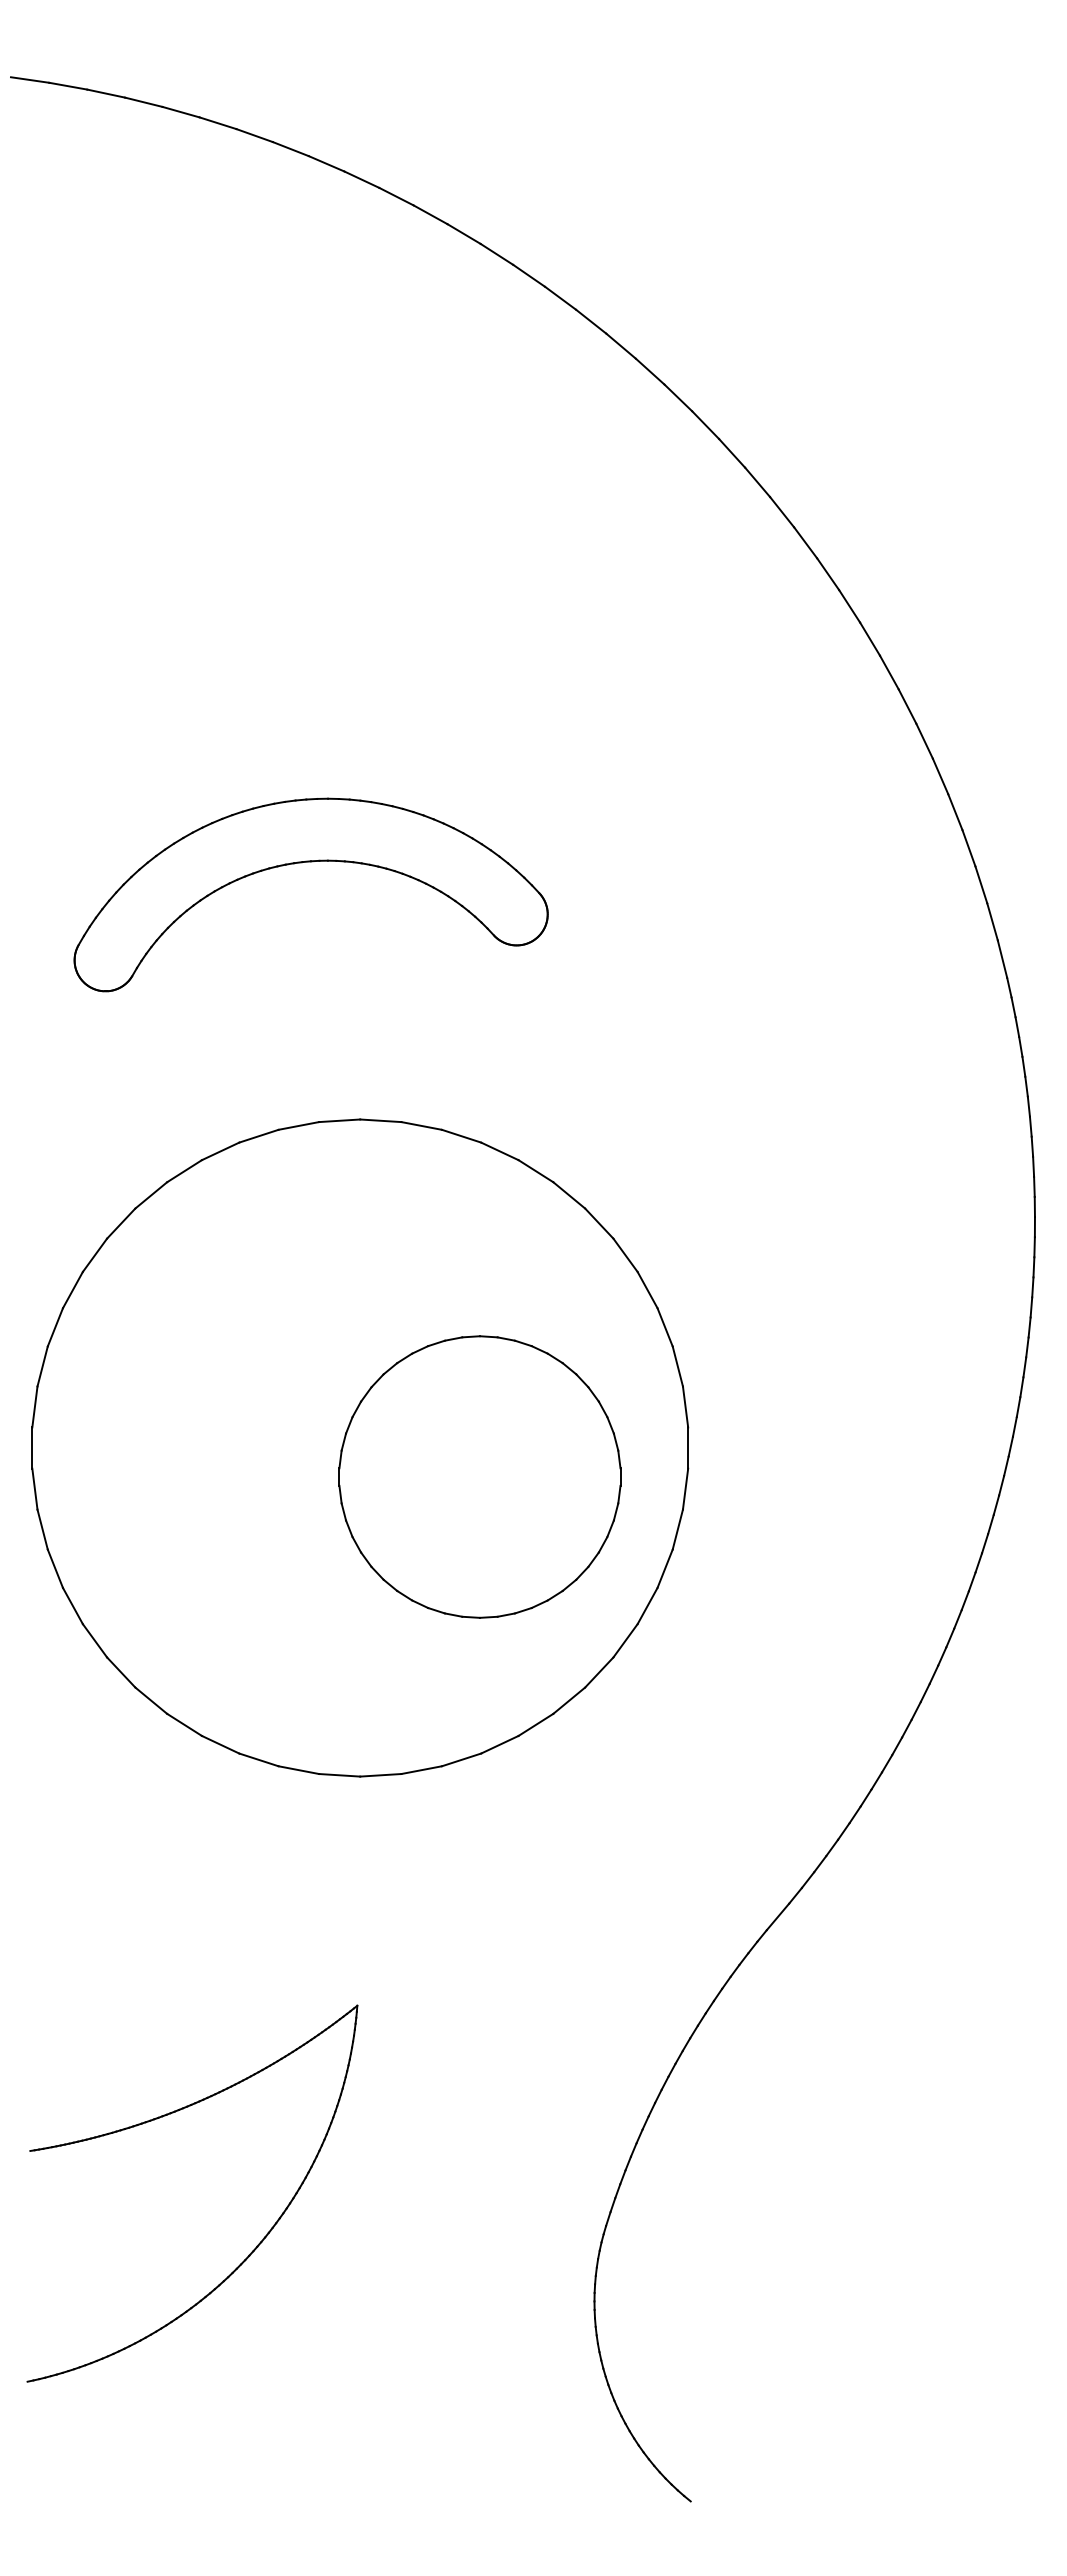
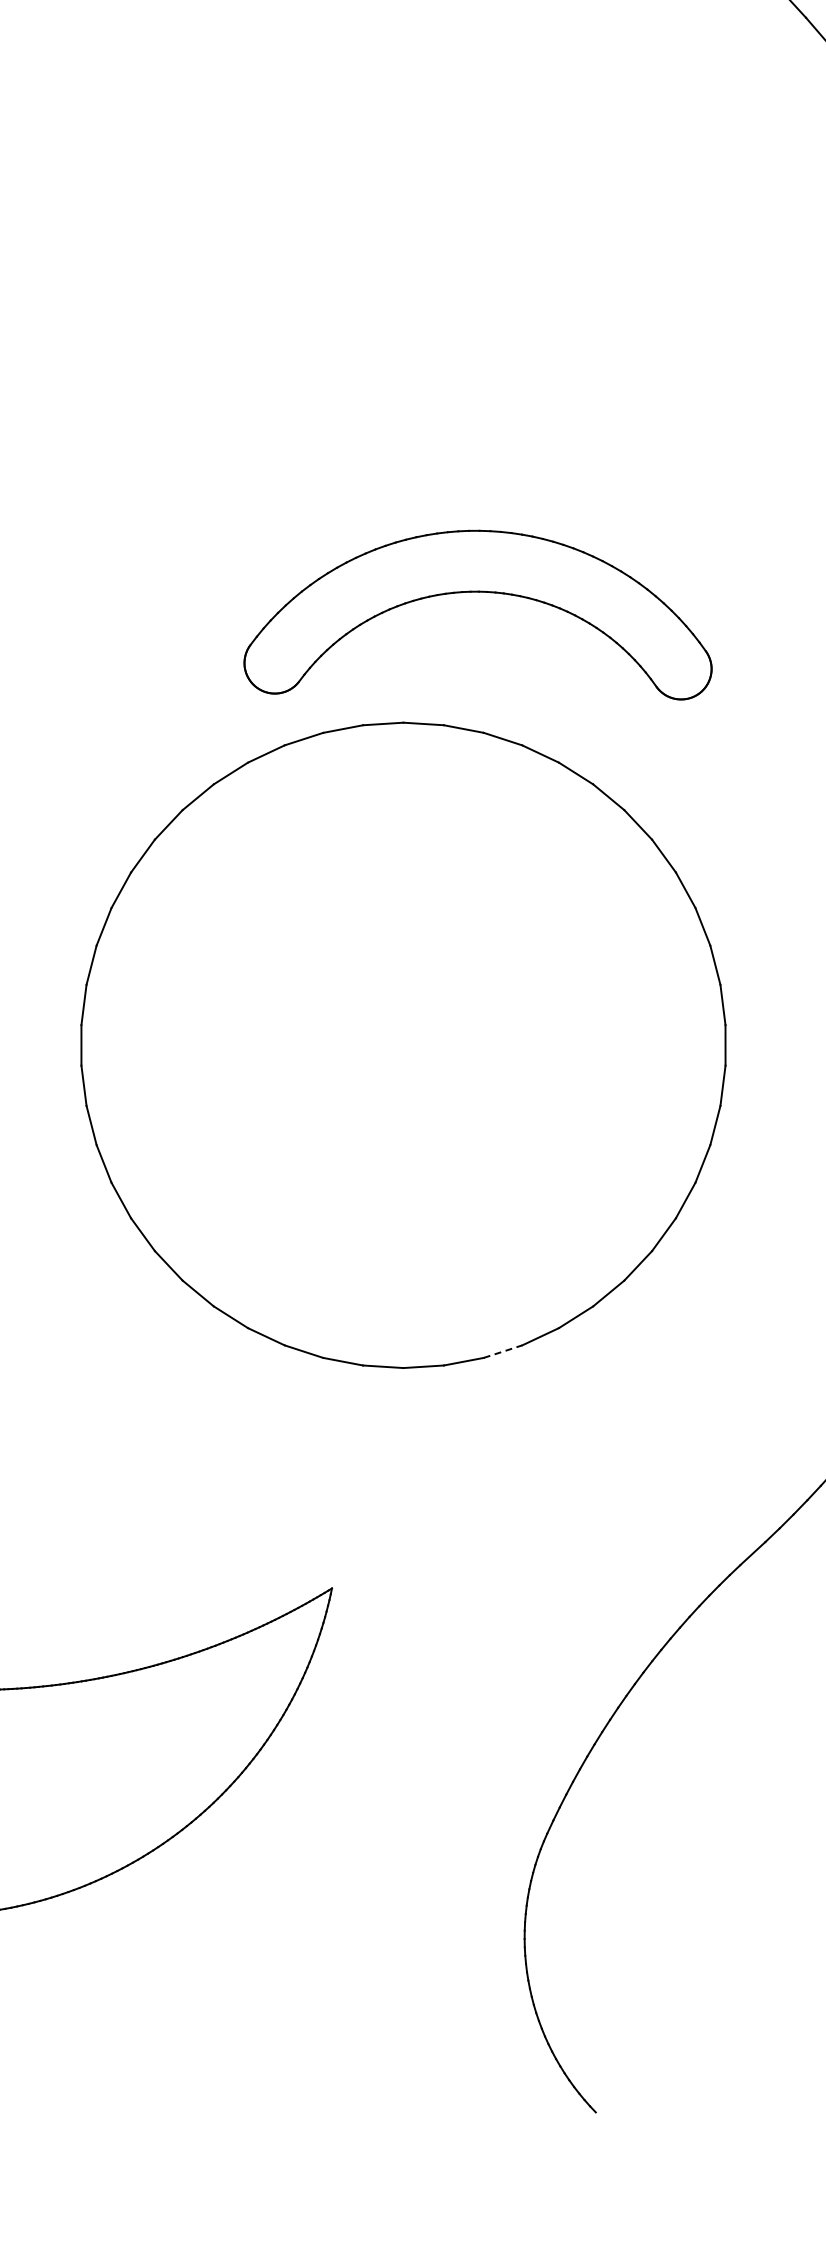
part: (310, 862) -> (486, 593), moved
part: (479, 1476) -> (516, 1087), removed
line: (499, 1744) -> (502, 1351), solid -> dashed

